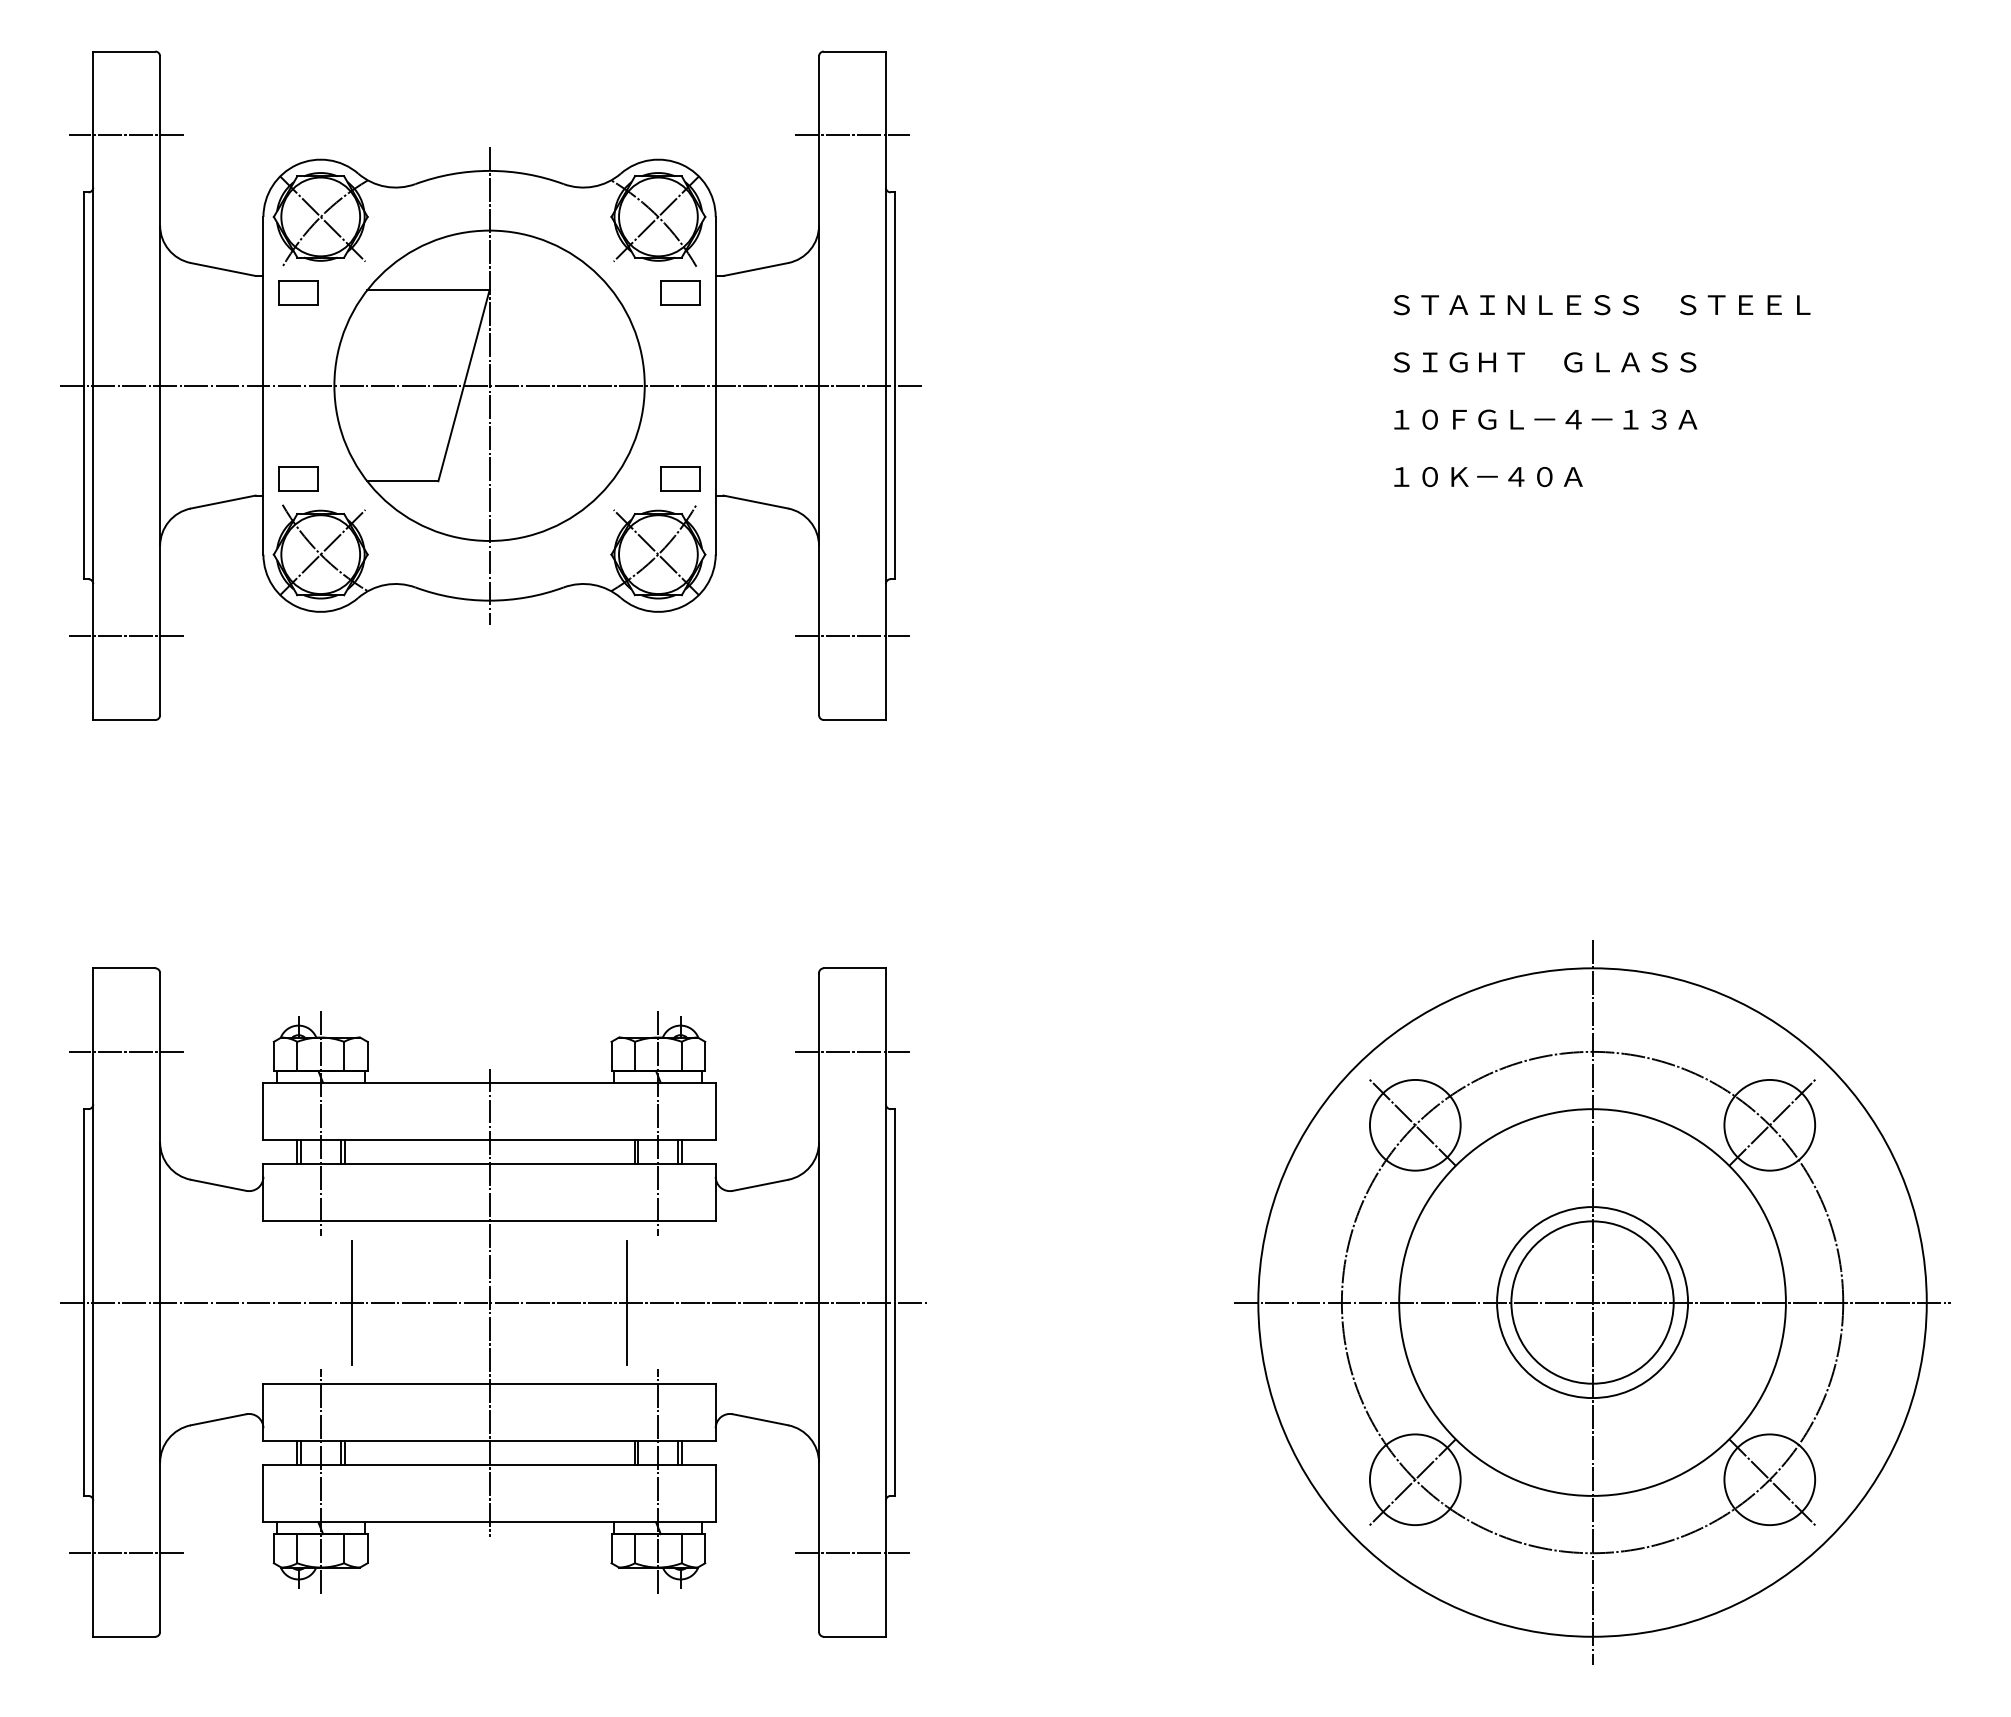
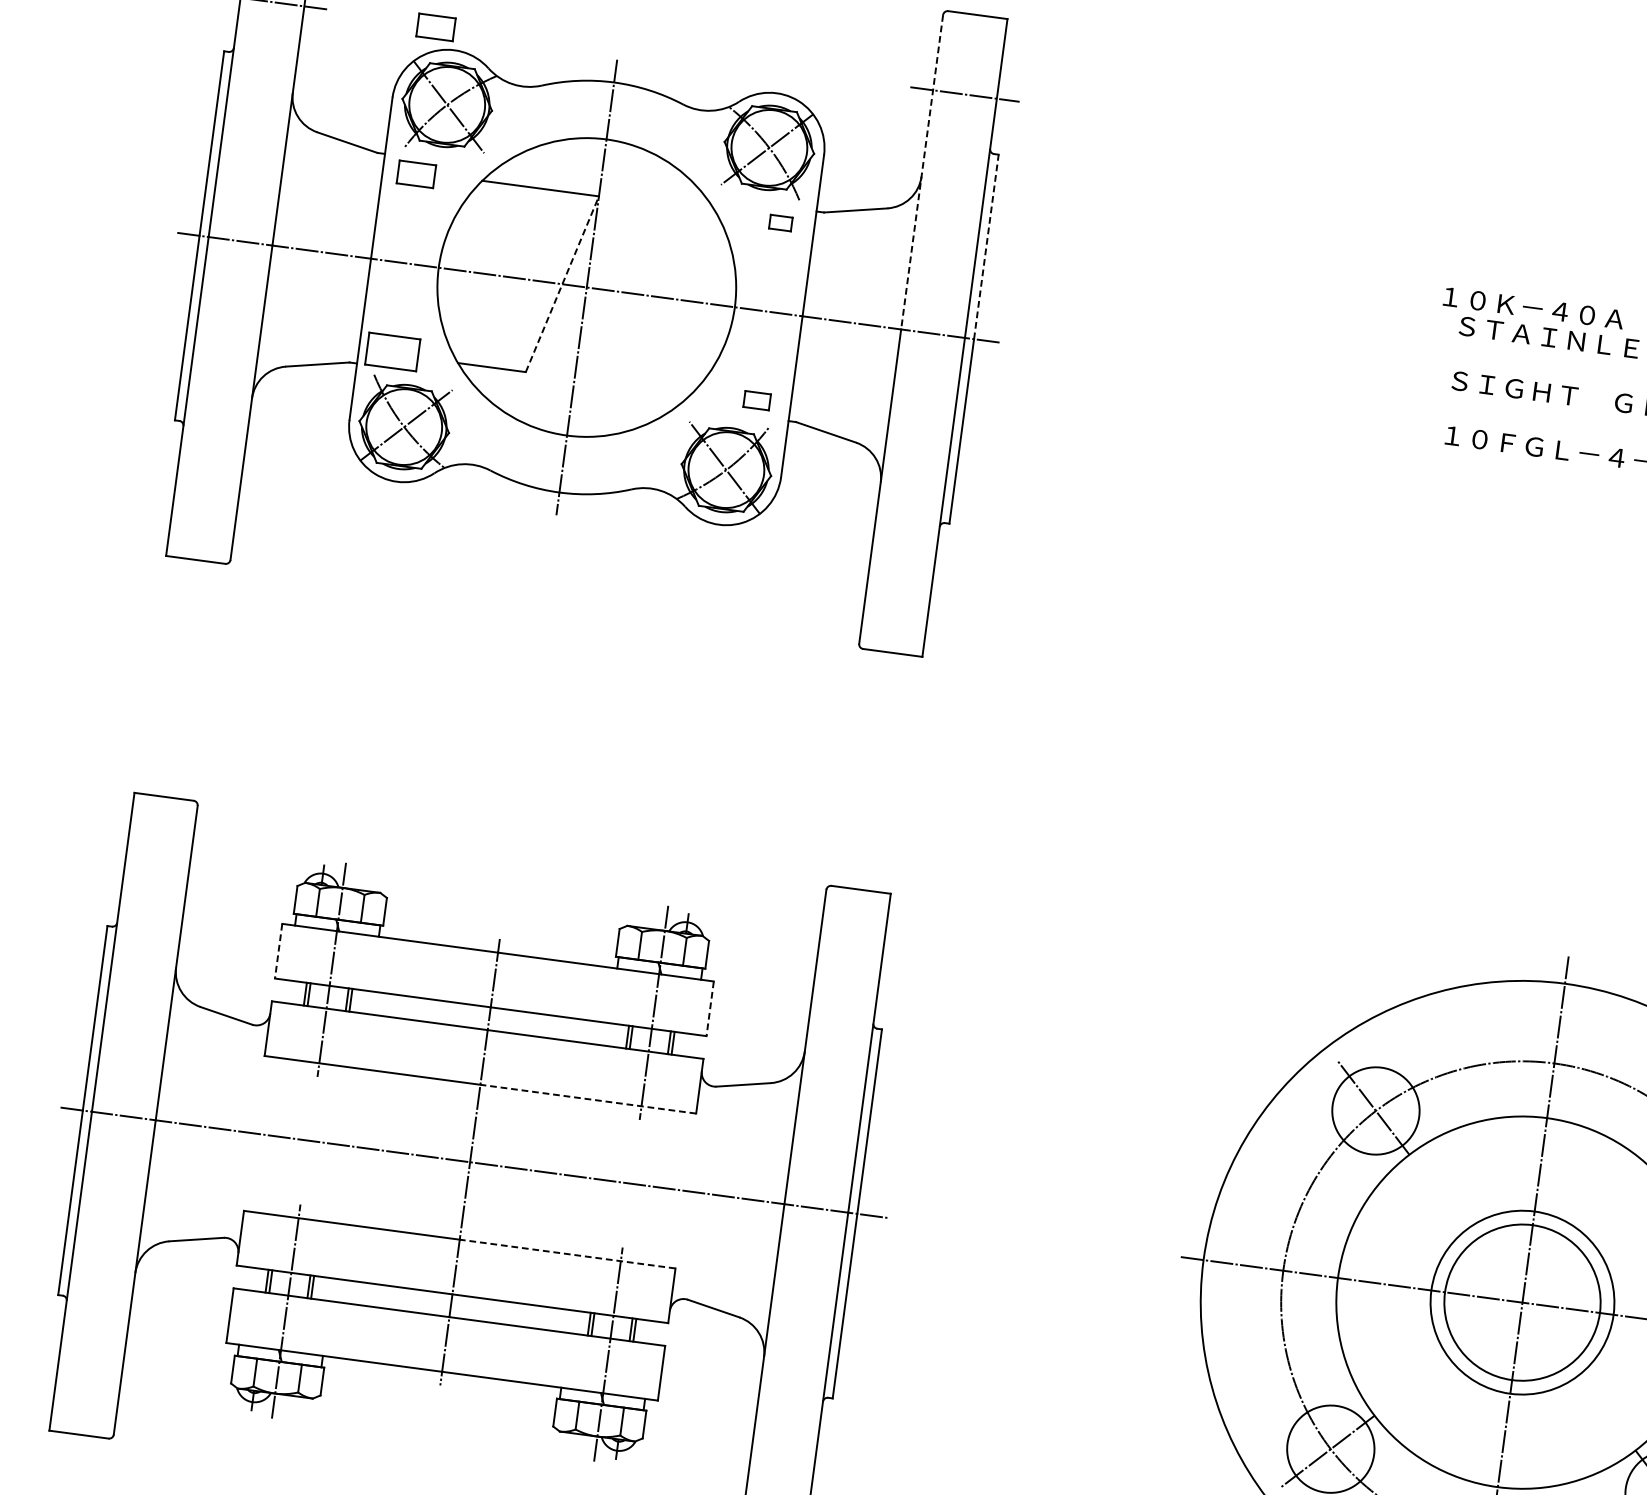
part: (298, 138) -> (435, 27), added
line: (819, 221) -> (922, 172), solid -> dashed
line: (895, 289) -> (986, 247), solid -> dashed
part: (680, 292) -> (780, 222), size x0.6
line: (463, 385) -> (561, 283), solid -> dashed
text: (1488, 477) -> (1533, 308), moved
part: (298, 478) -> (392, 351), size x1.4
part: (680, 478) -> (757, 400), size x0.7
line: (126, 636) -> (208, 480), removed
line: (852, 636) -> (901, 572), removed
line: (126, 1051) -> (155, 876), removed
line: (852, 1051) -> (848, 968), removed
line: (263, 1111) -> (278, 951), solid -> dashed
line: (715, 1111) -> (709, 1008), solid -> dashed
line: (602, 1221) -> (588, 1099), solid -> dashed
line: (351, 1302) -> (338, 1144), removed
line: (627, 1302) -> (601, 1179), removed
line: (602, 1383) -> (567, 1253), solid -> dashed
line: (126, 1553) -> (91, 1355), removed
line: (852, 1553) -> (784, 1447), removed

